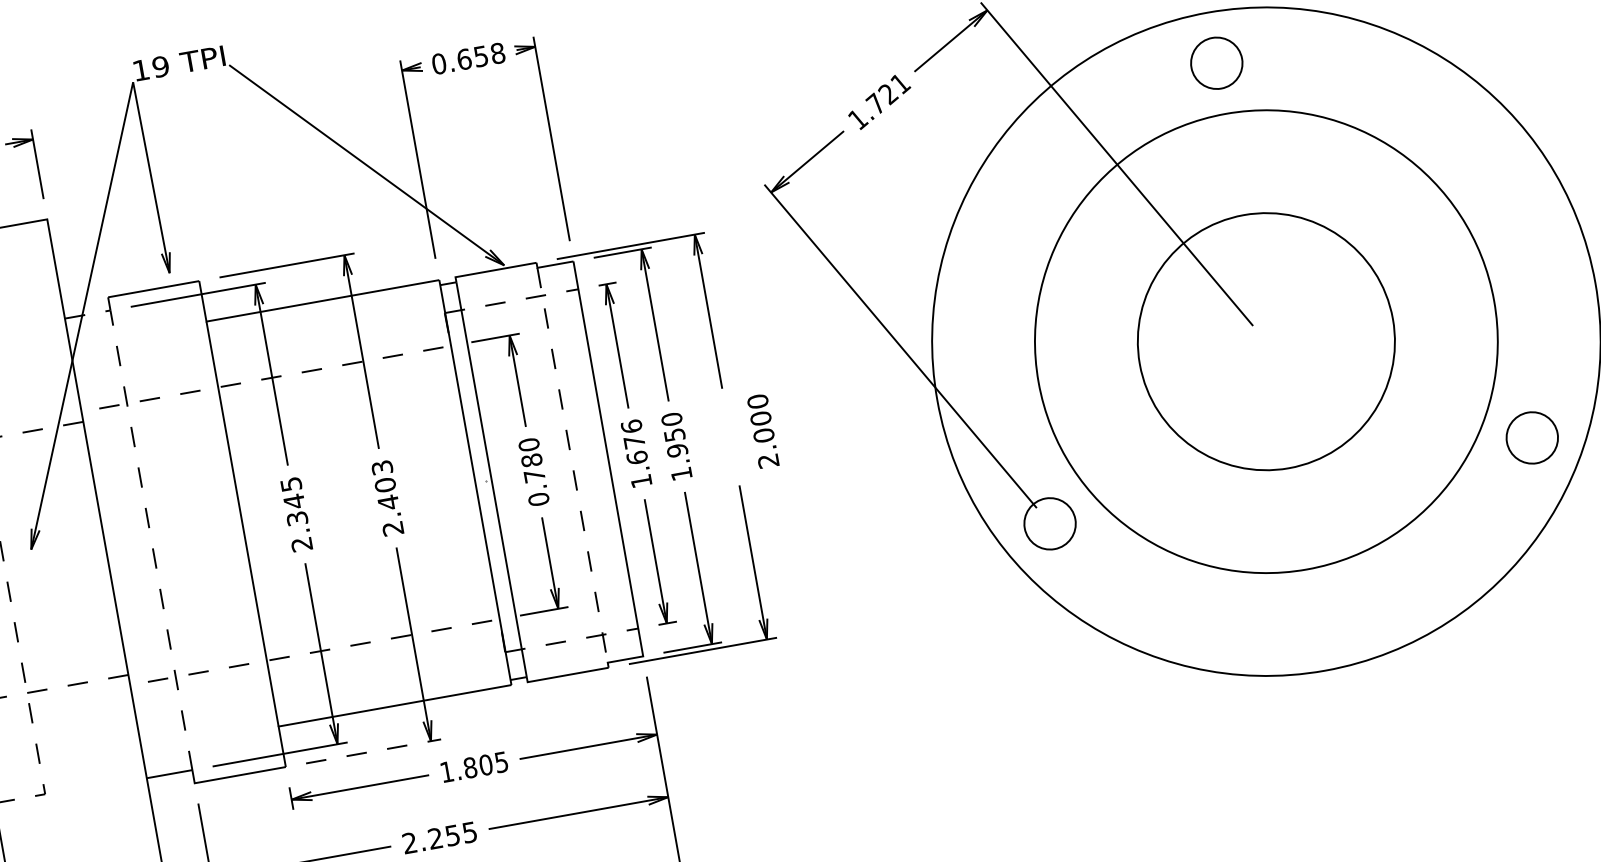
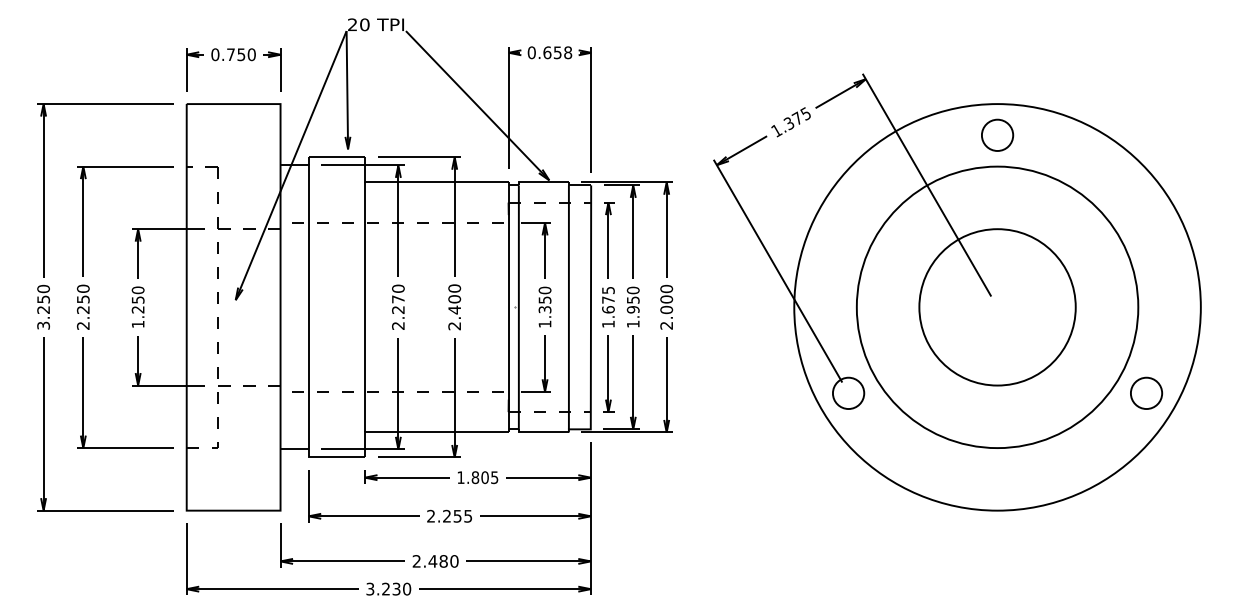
text: (150, 68) -> (358, 24), 19 -> 20
text: (888, 93) -> (797, 118), 1.721 -> 1.375
text: (631, 426) -> (608, 290), 1.676 -> 1.675
text: (762, 431) -> (666, 307), moved
line: (571, 465) -> (568, 307), dashed -> solid
text: (381, 467) -> (454, 288), 2.403 -> 2.400
text: (534, 479) -> (544, 311), 0.780 -> 1.350
text: (294, 500) -> (398, 298), 2.345 -> 2.270
line: (146, 516) -> (308, 292), dashed -> solid
line: (374, 751) -> (419, 457), dashed -> solid

